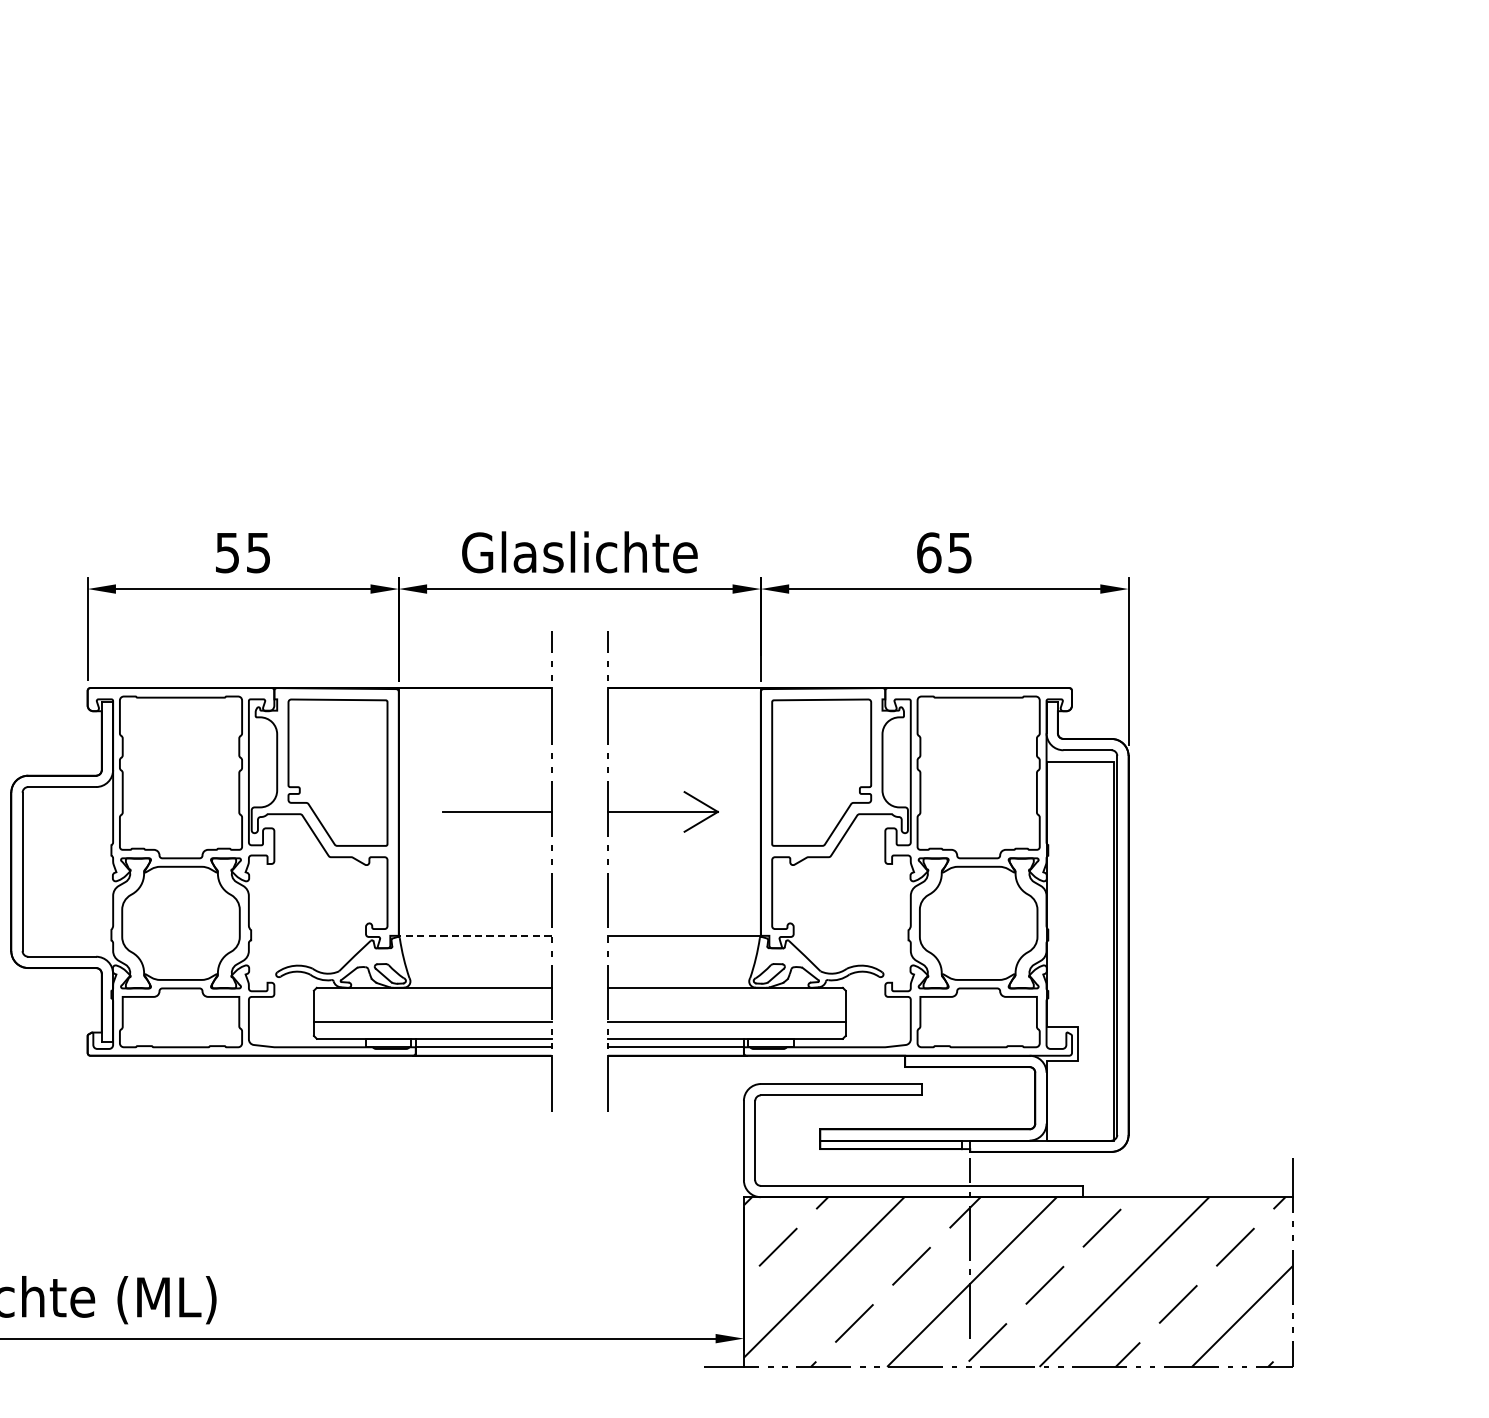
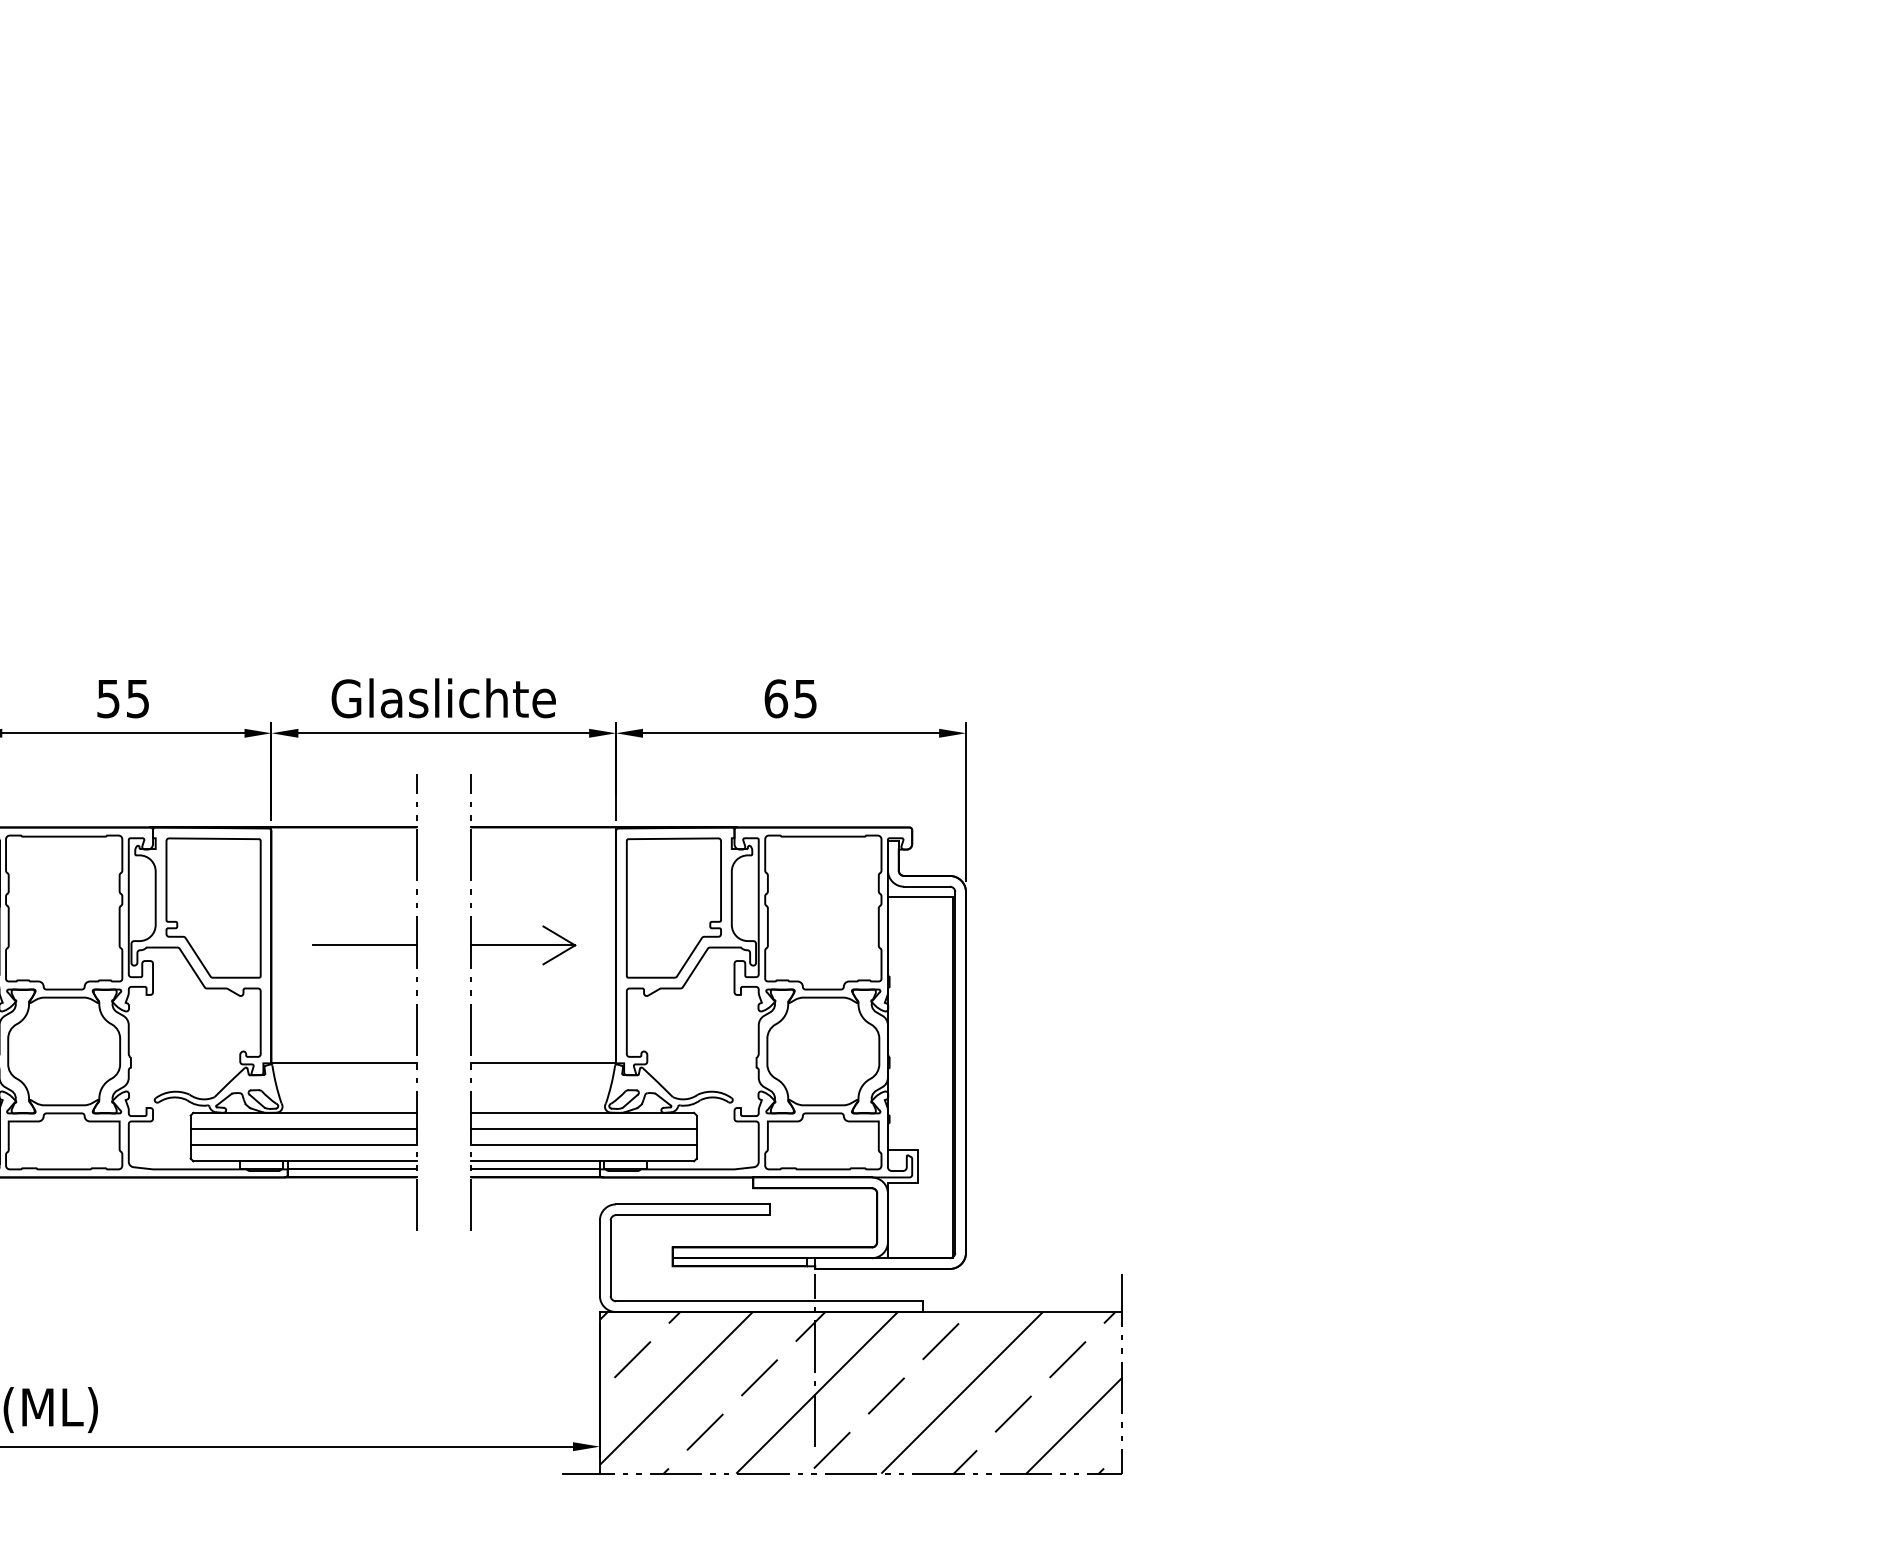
line: (475, 936) -> (344, 1063), dashed -> solid
line: (432, 1005) -> (303, 1129), added
line: (726, 1005) -> (583, 1129), added

